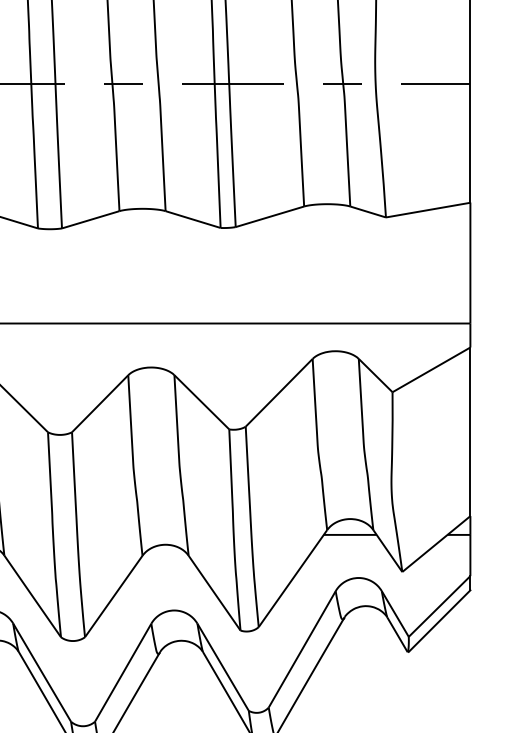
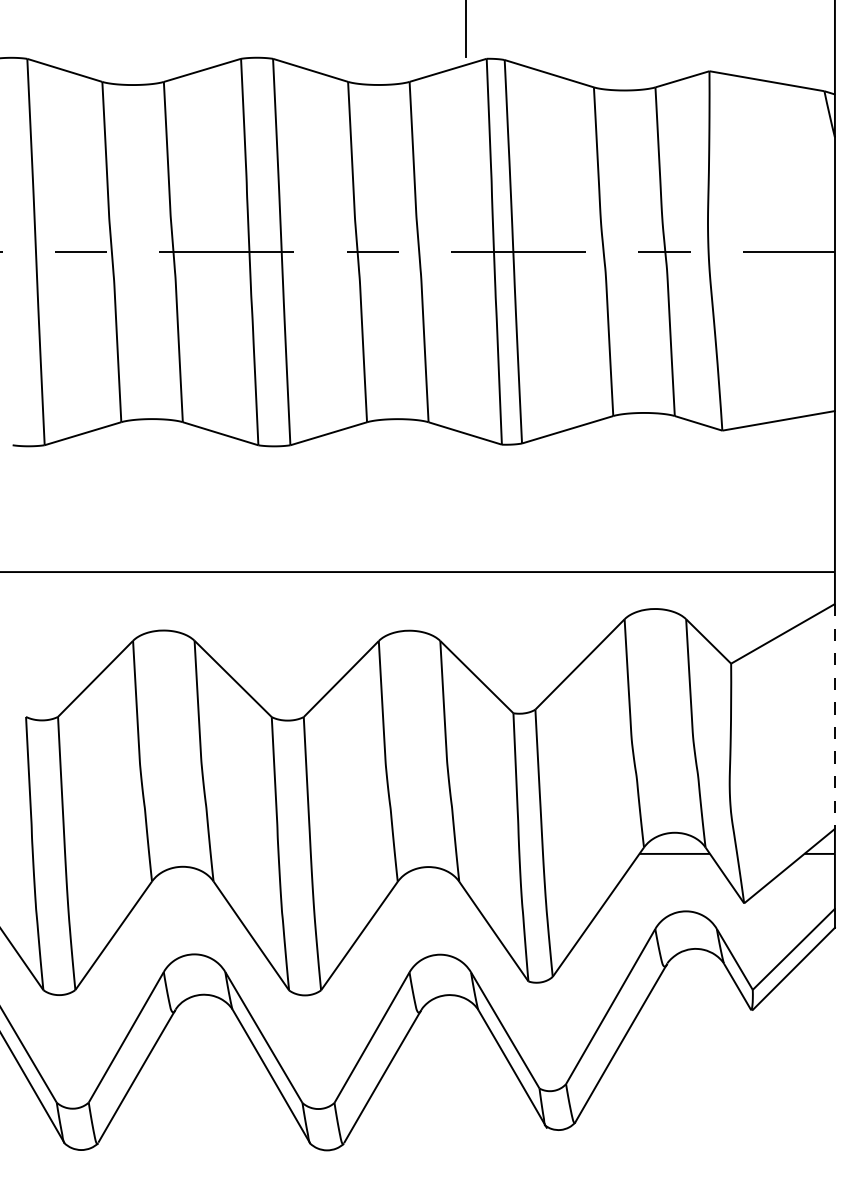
line: (470, 431) -> (834, 716), solid -> dashed

